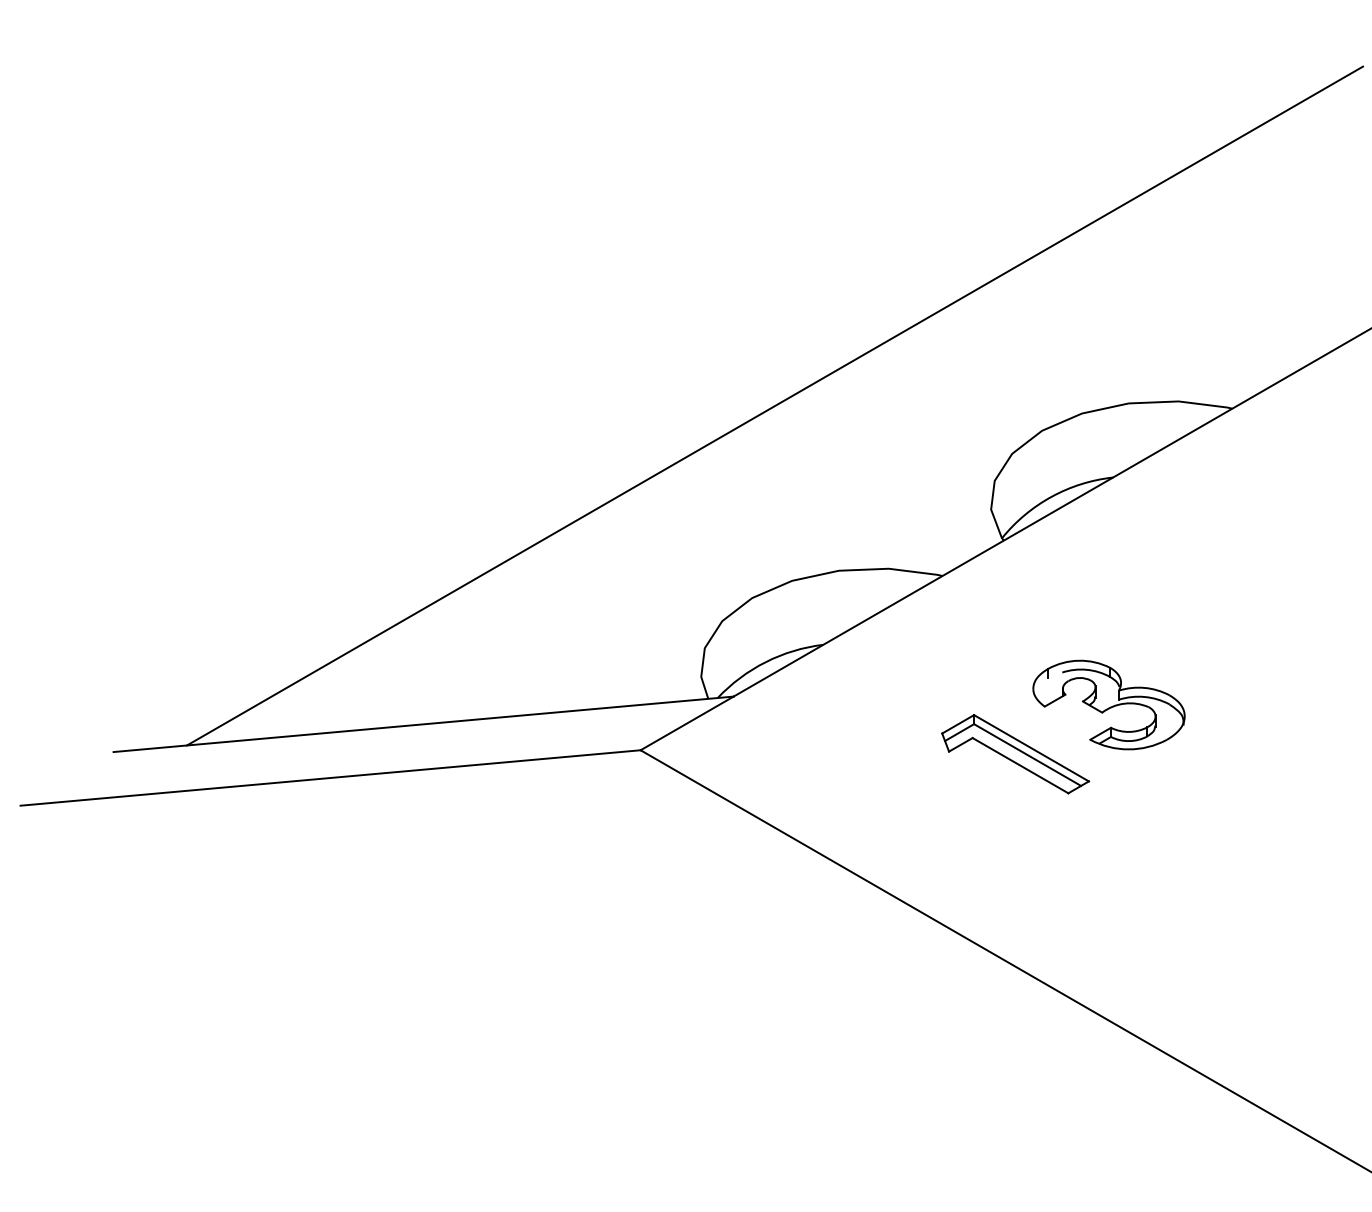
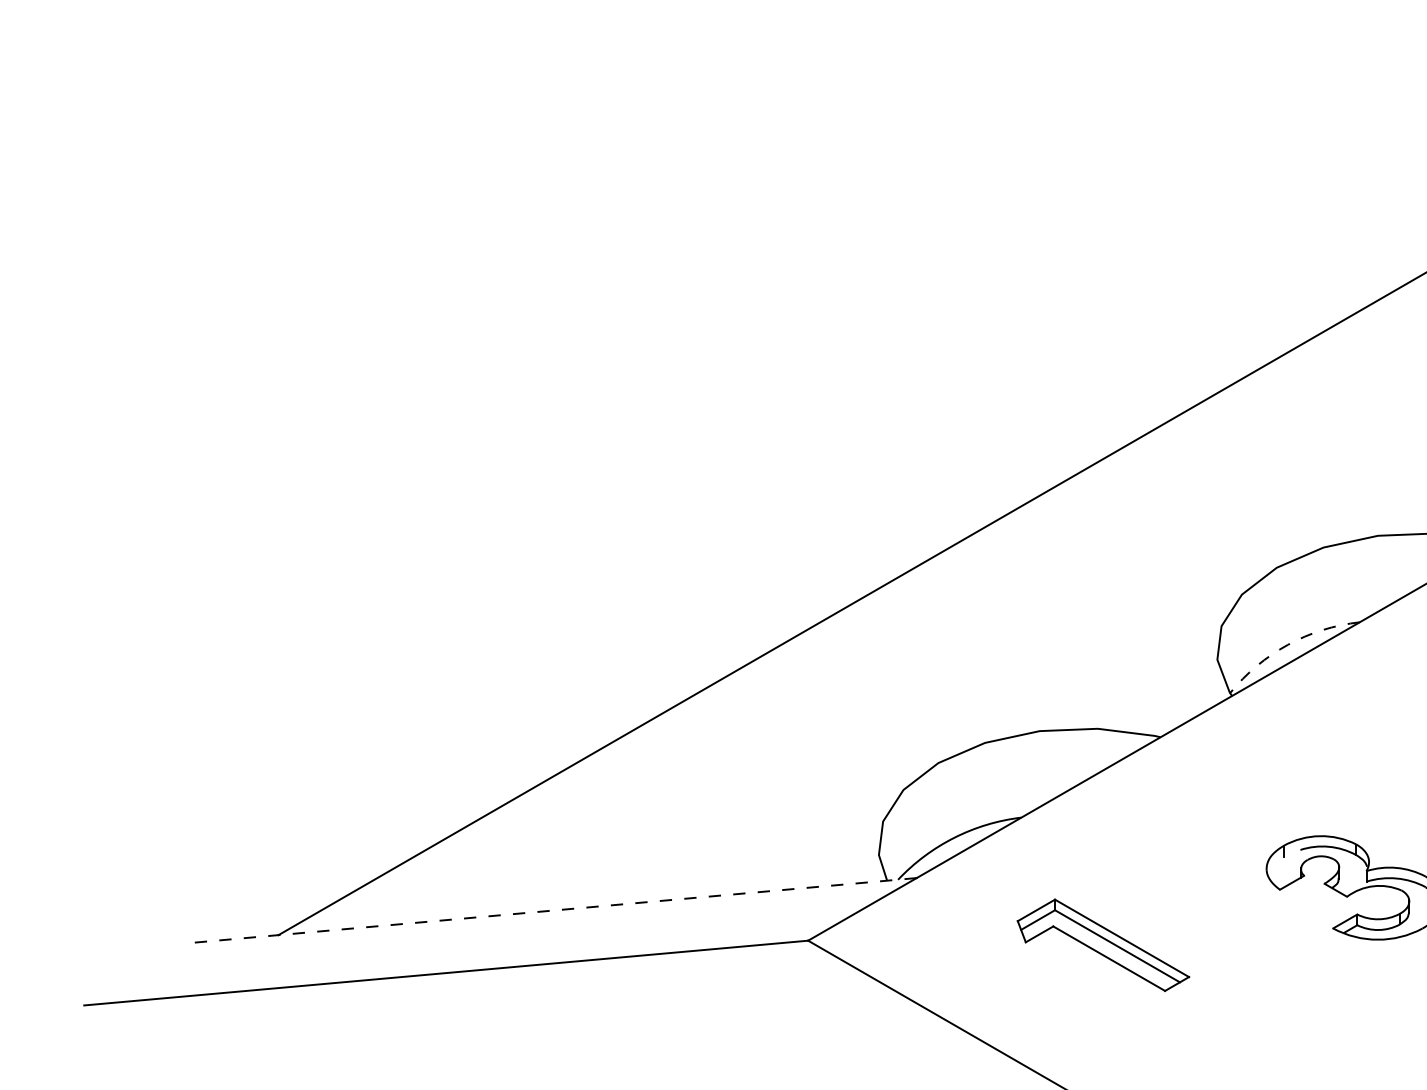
arc: (1051, 496) -> (1287, 644), solid -> dashed
line: (423, 724) -> (554, 910), solid -> dashed
part: (1015, 754) -> (1103, 945), moved

